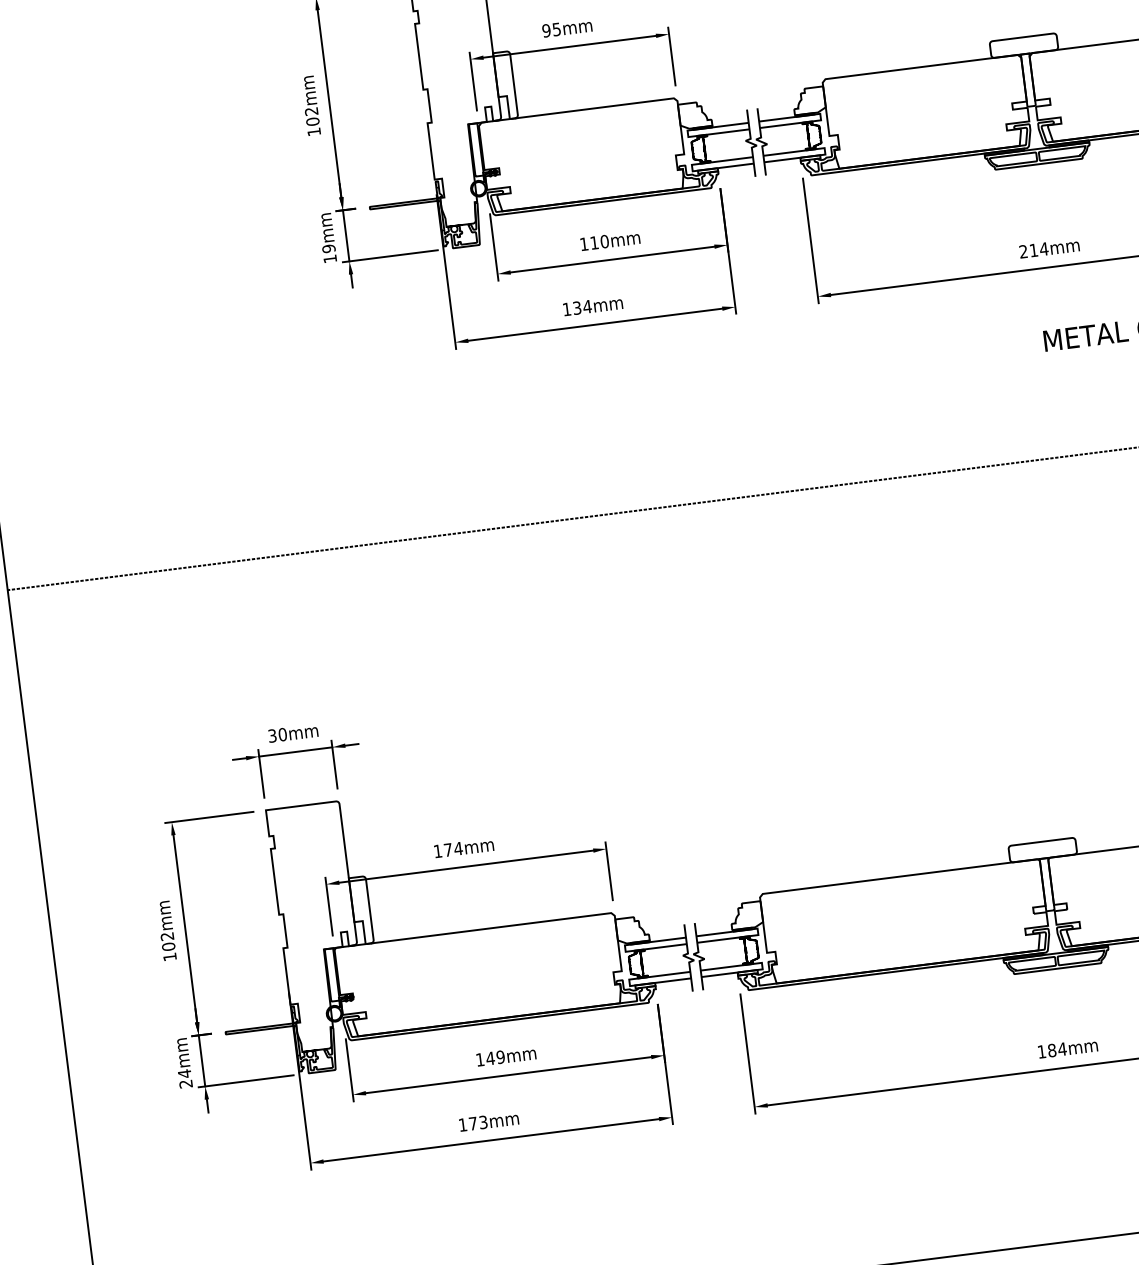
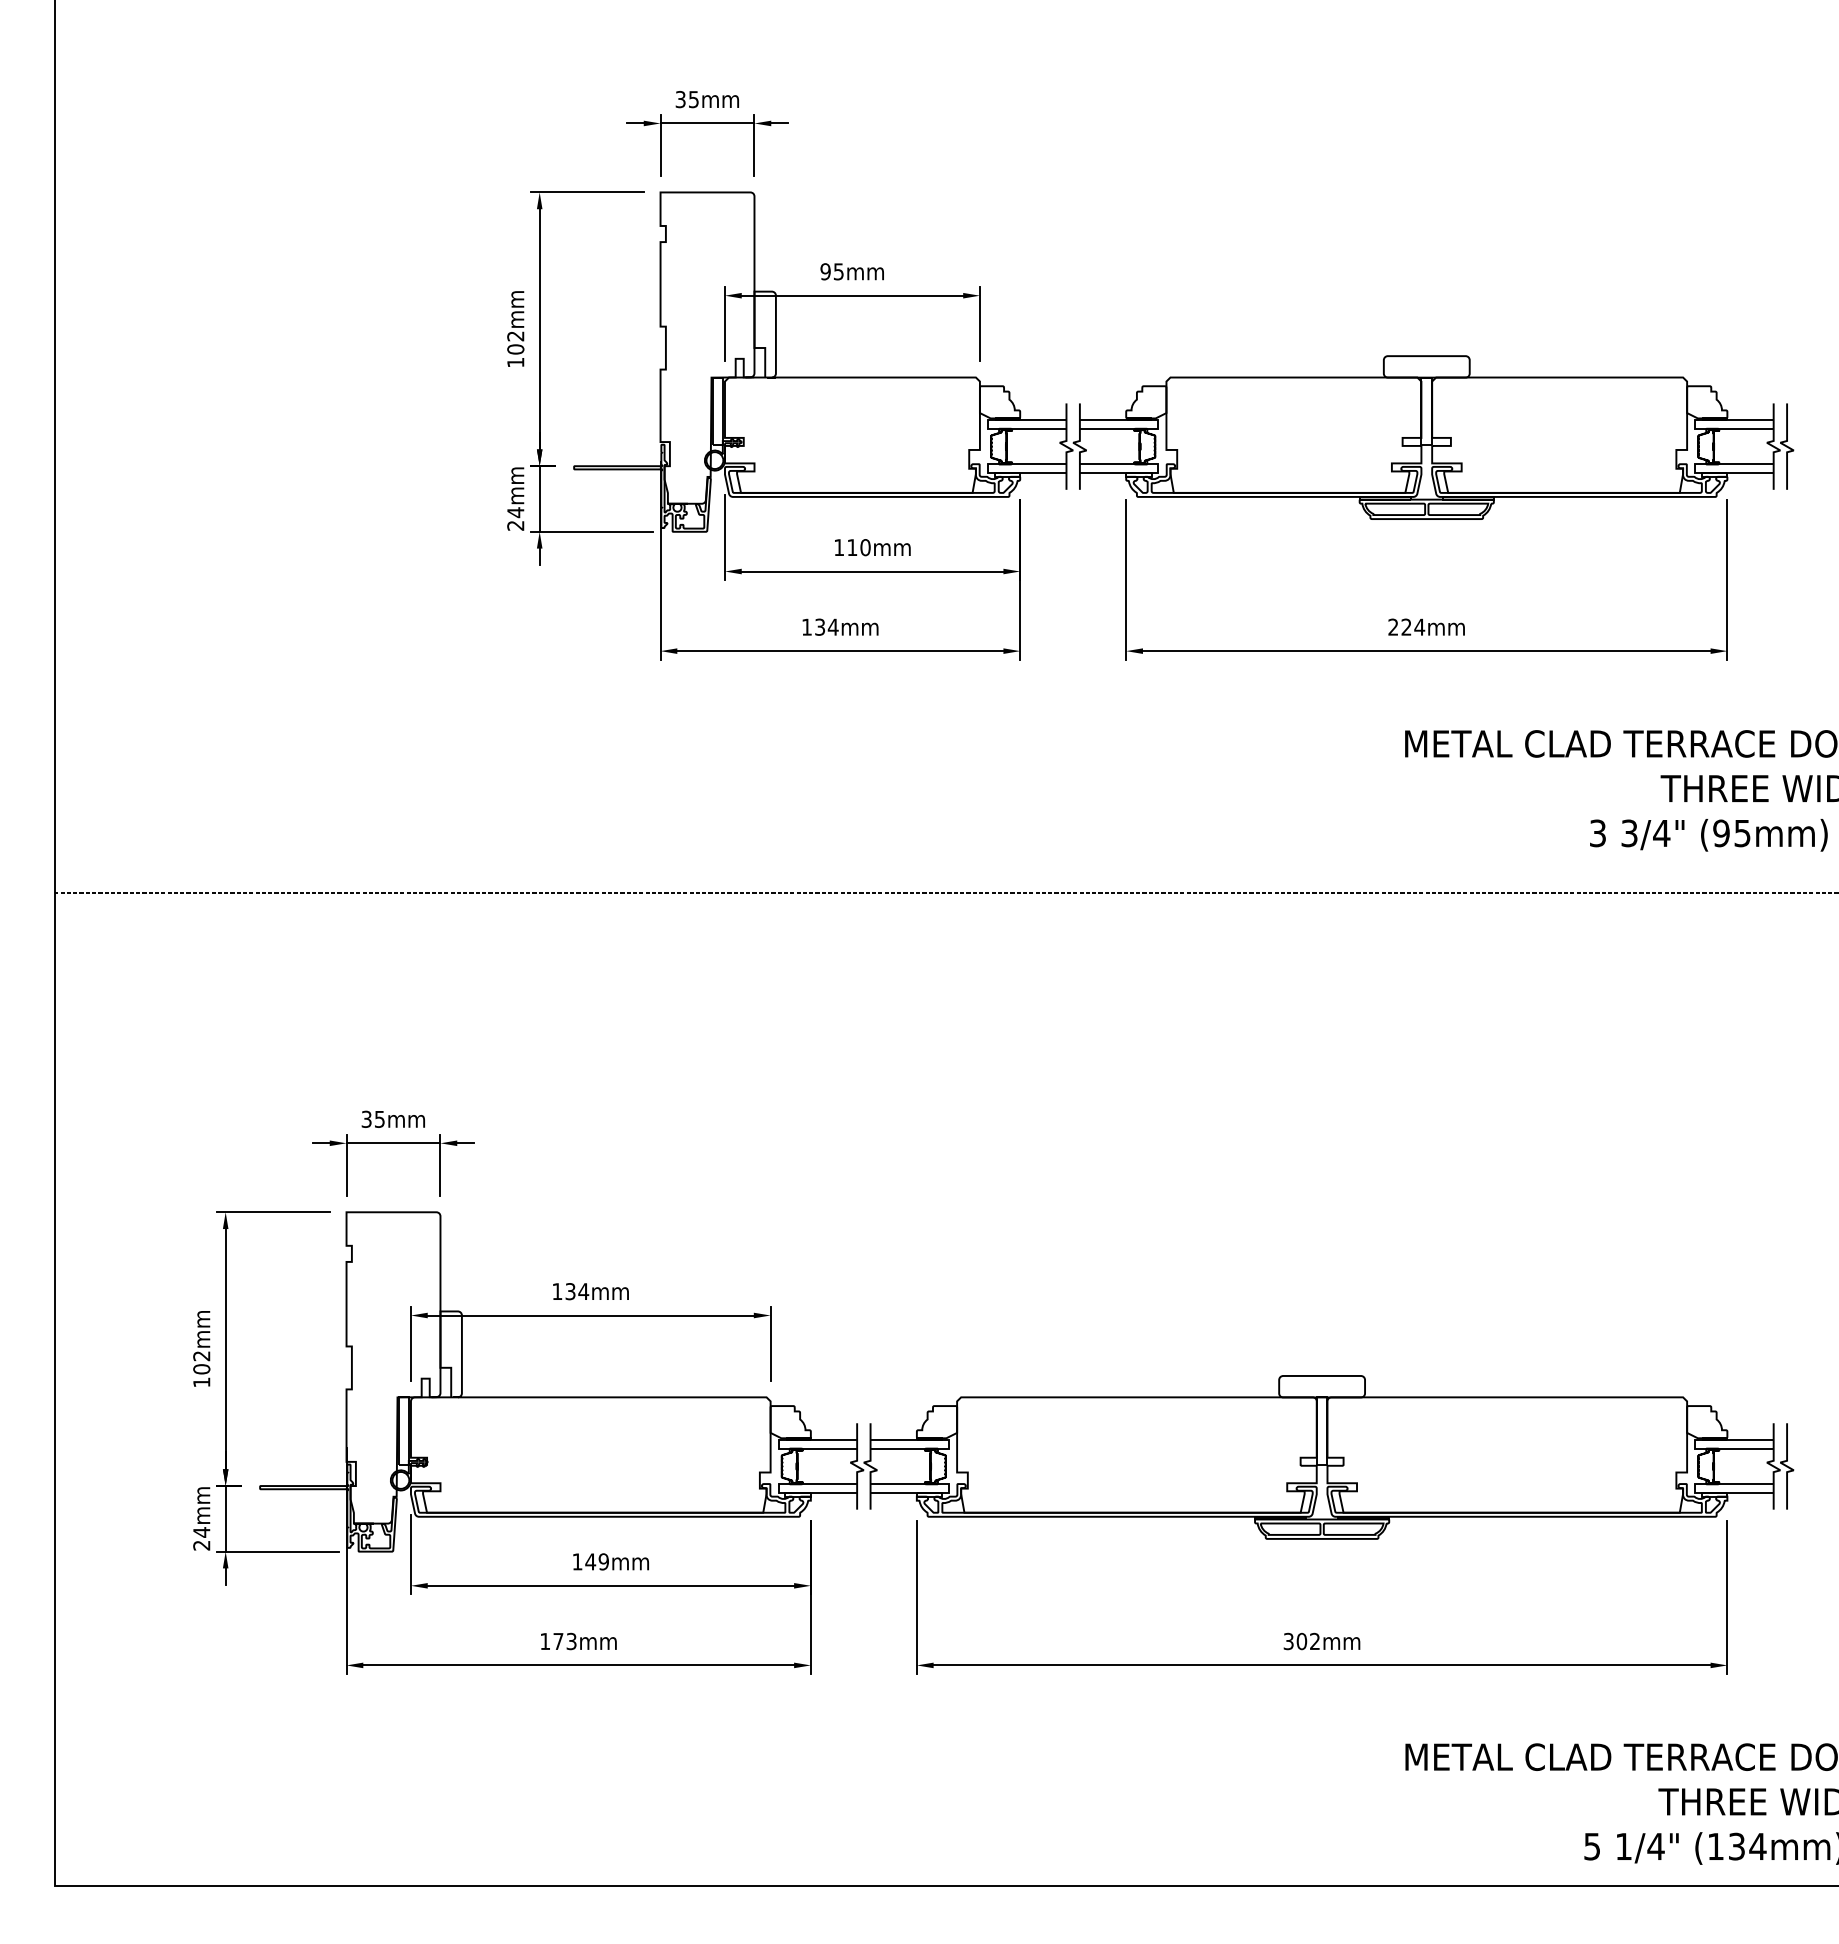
text: (1033, 249) -> (1406, 626), 214mm -> 224mm
text: (329, 253) -> (515, 518), 19mm -> 24mm
text: (282, 734) -> (379, 1118), 30mm -> 35mm
text: (448, 849) -> (570, 1291), 174mm -> 134mm
text: (1051, 1050) -> (1301, 1641), 184mm -> 302mm

